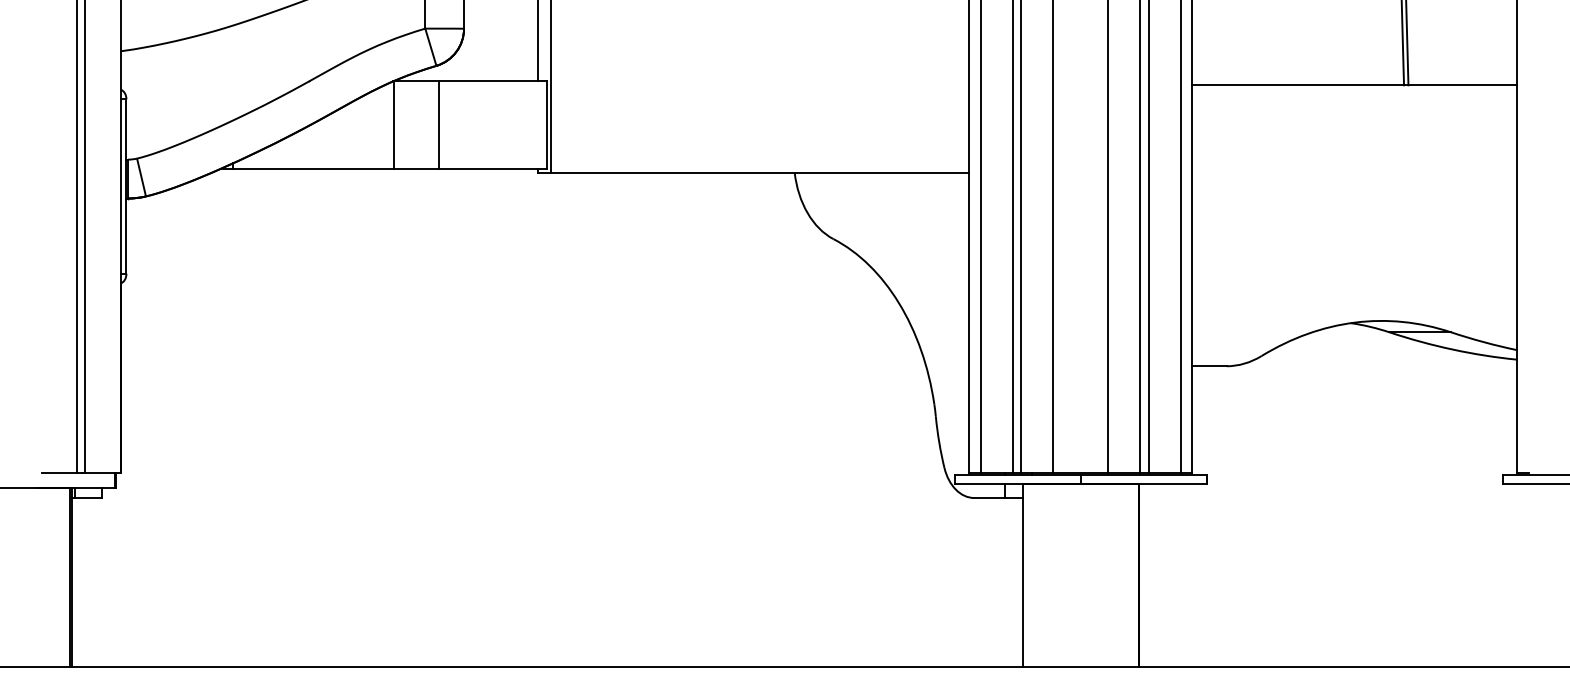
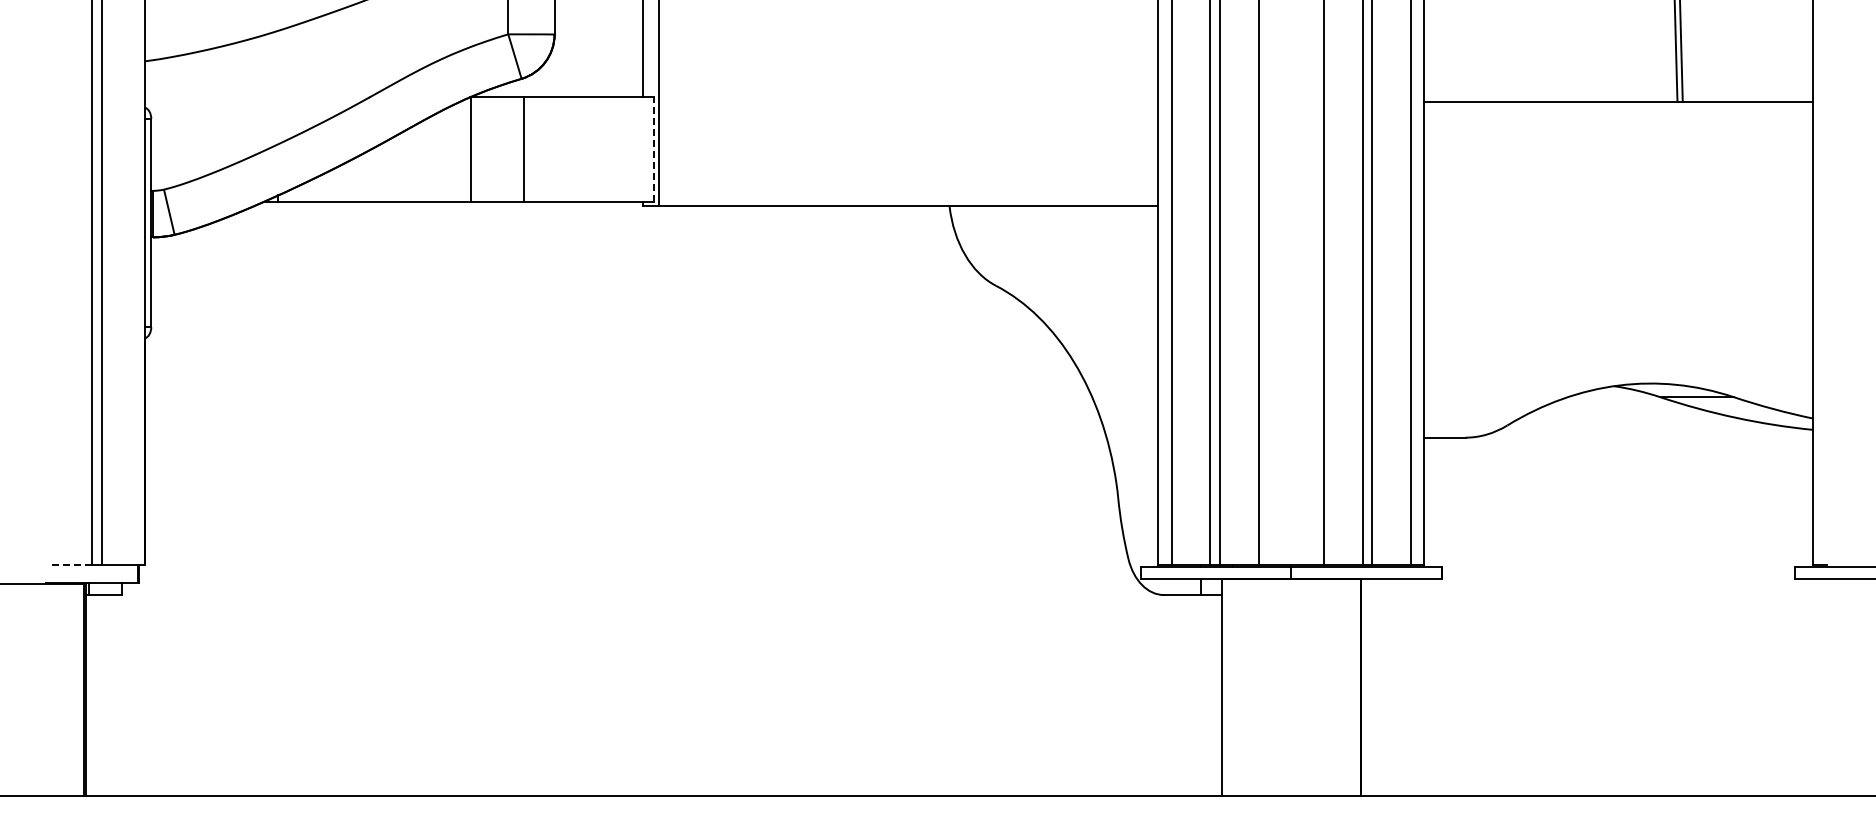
line: (547, 125) -> (654, 149), solid -> dashed
line: (58, 472) -> (70, 564), solid -> dashed

